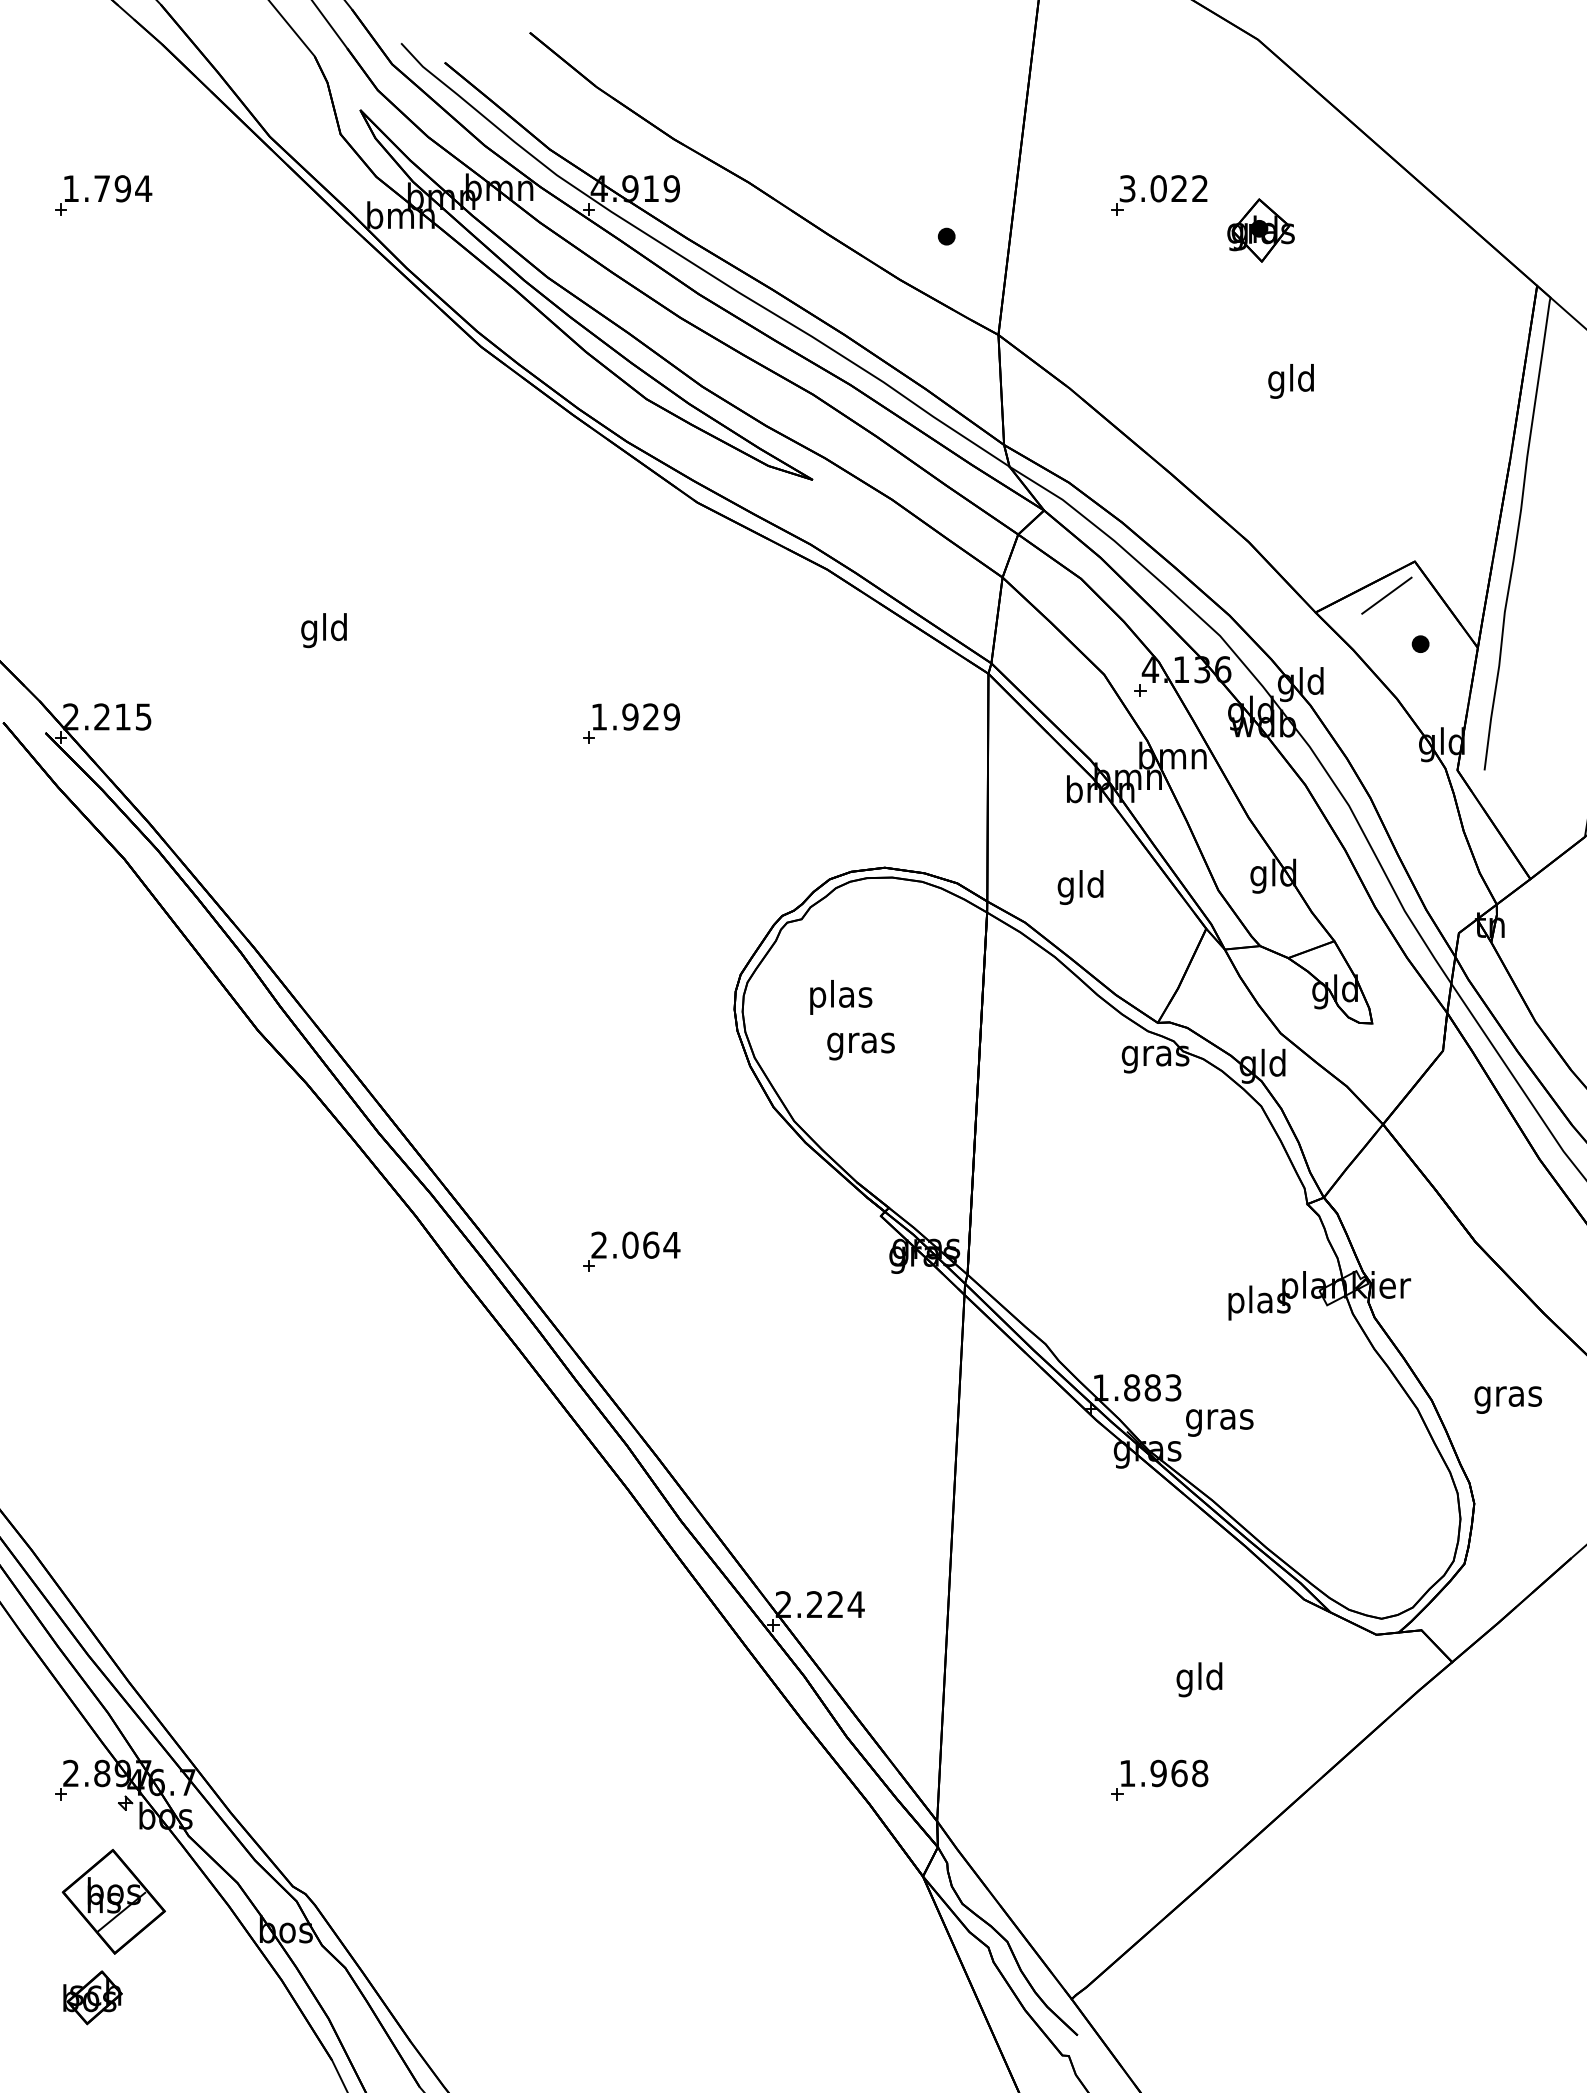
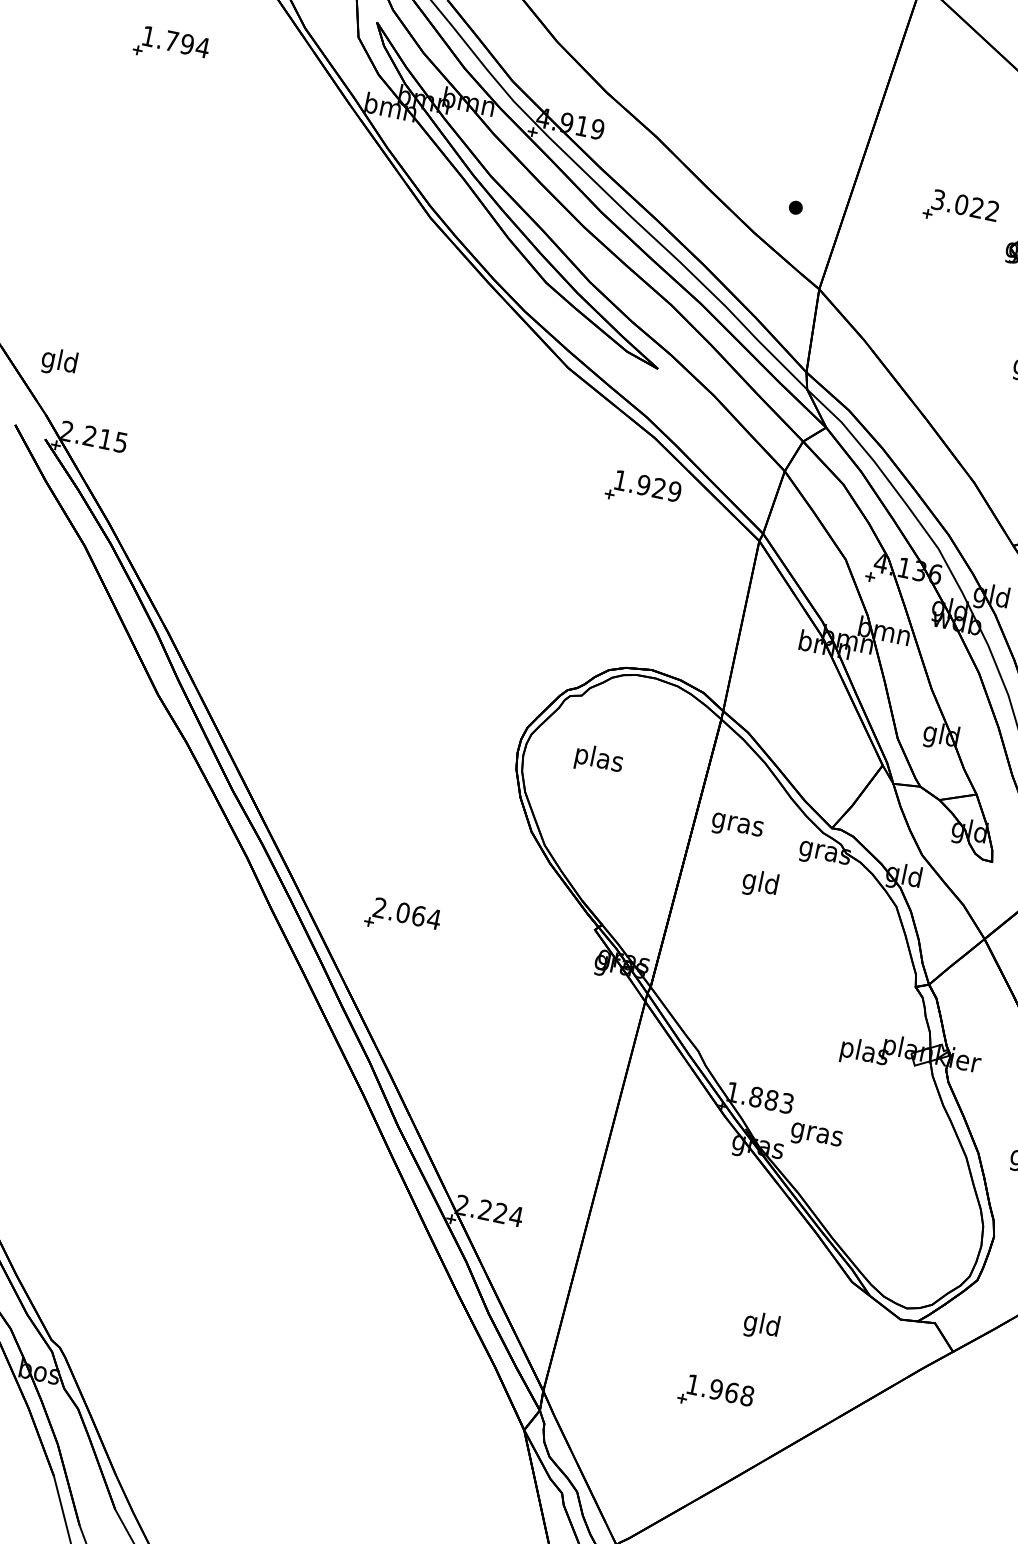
text: (323, 630) -> (58, 362), moved
part: (631, 723) -> (643, 490), moved
text: (1080, 887) -> (760, 884), moved
text: (860, 1046) -> (736, 826), moved

